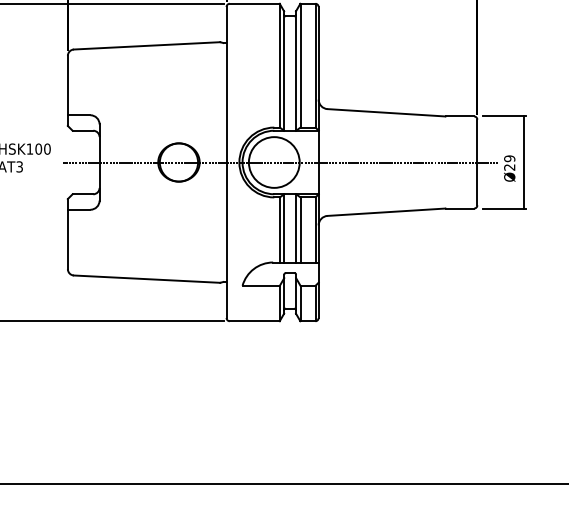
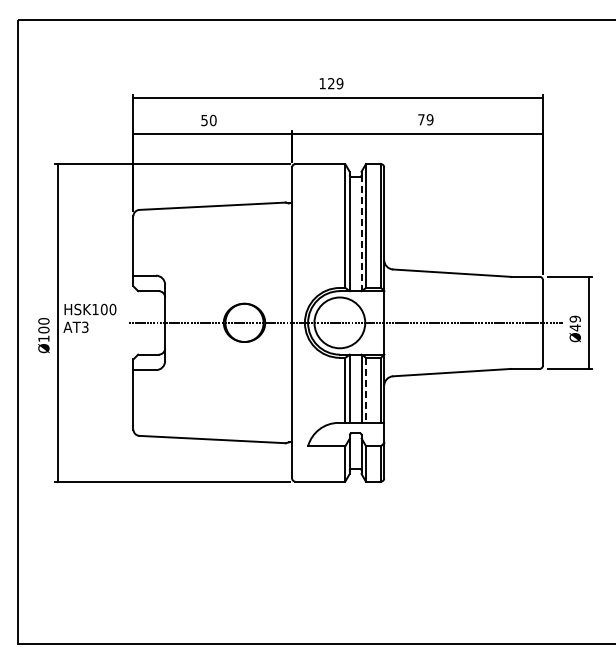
line: (295, 73) -> (361, 233), solid -> dashed
text: (508, 167) -> (574, 327), Ø29 -> Ø49
line: (300, 230) -> (366, 390), solid -> dashed

